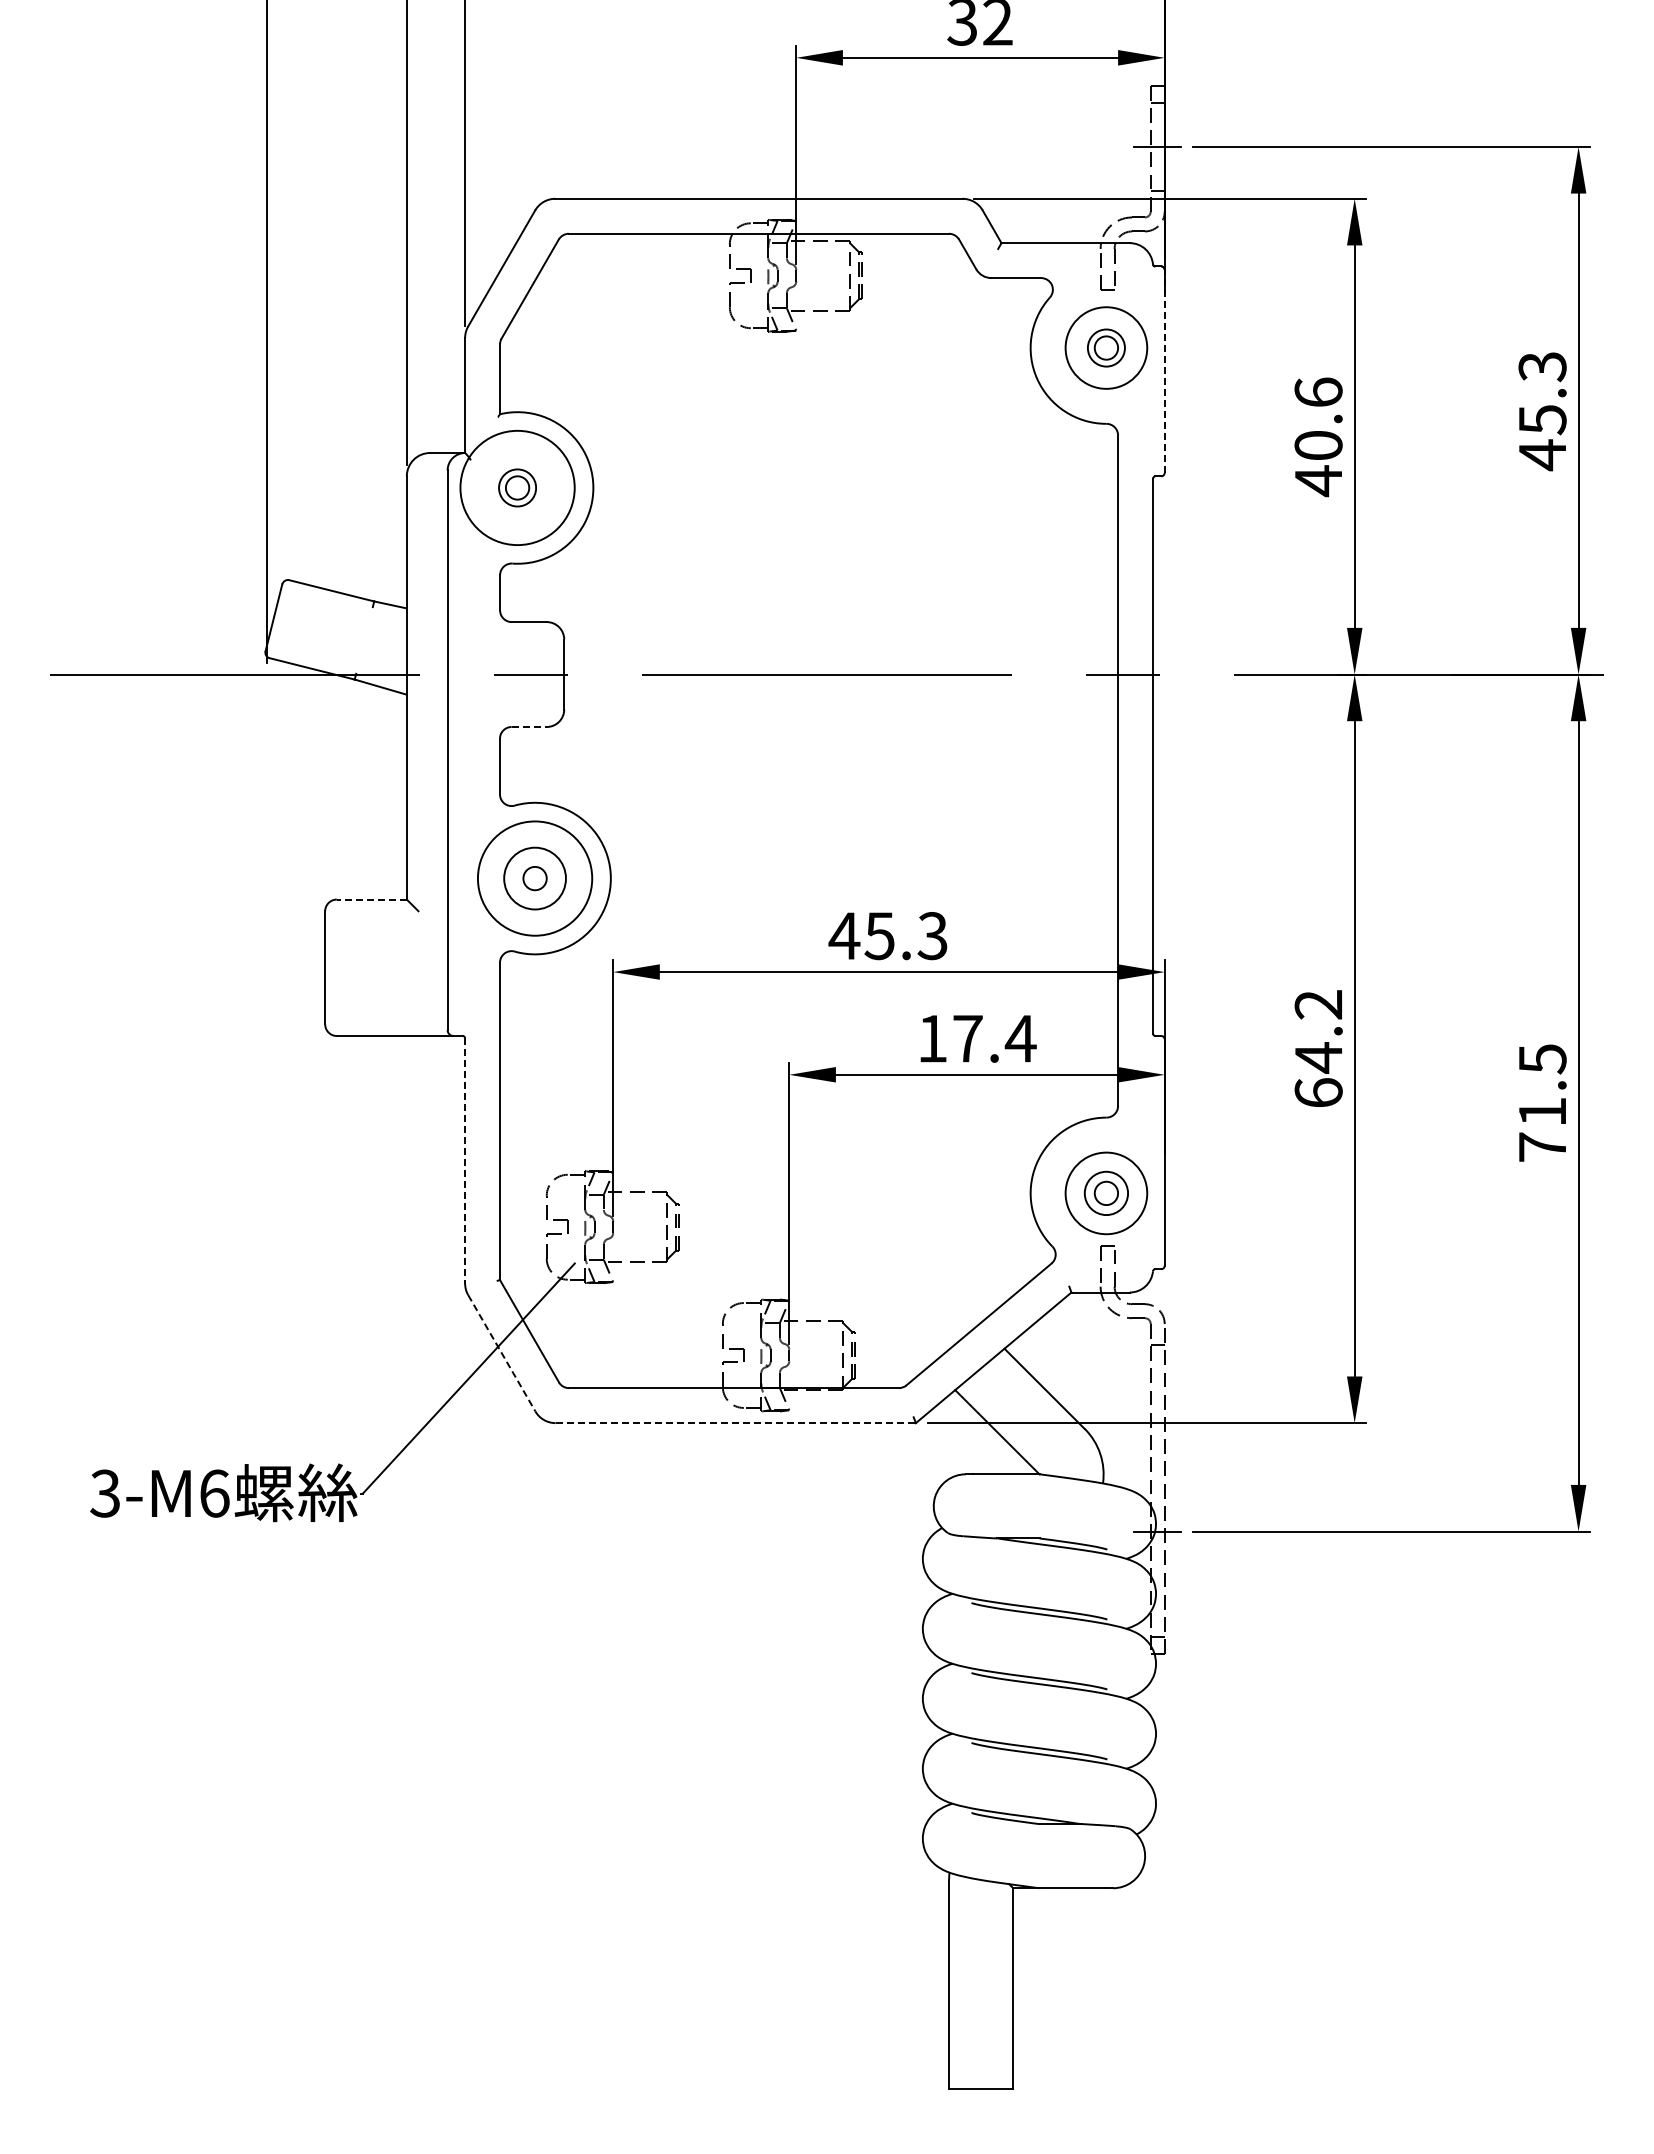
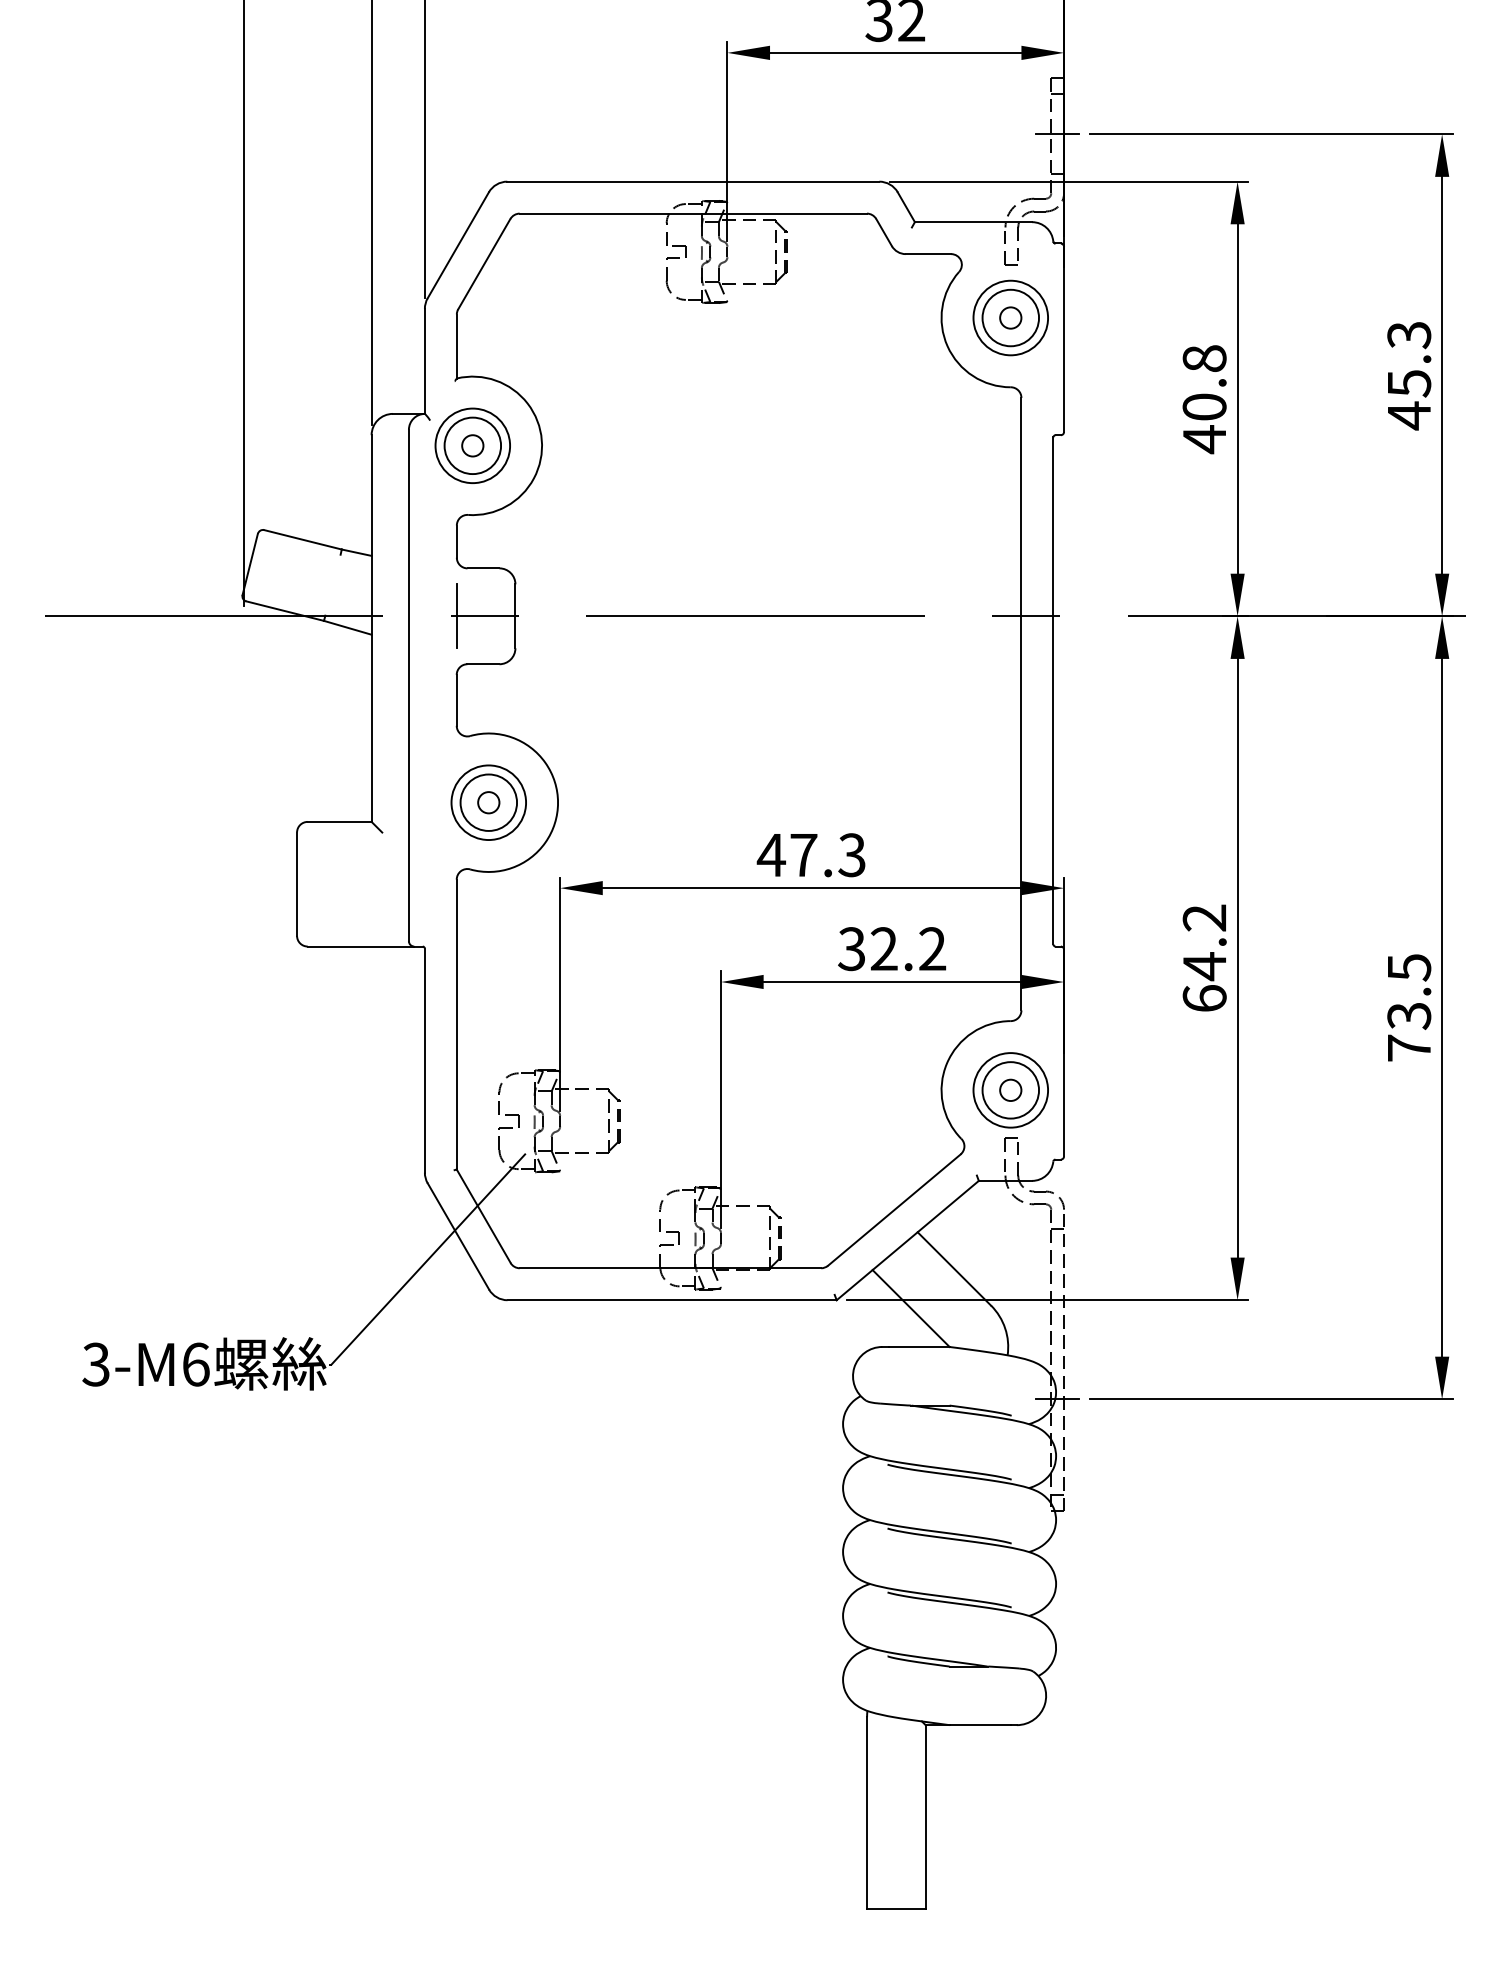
circle: (1106, 347) -> (1010, 317), size x1.67
line: (1164, 370) -> (1063, 338), dashed -> solid
text: (1318, 392) -> (1204, 358), 40.6 -> 40.8
circle: (517, 487) -> (472, 445), size x0.71
circle: (517, 487) -> (472, 445), size x1.67
line: (500, 674) -> (457, 616), added
line: (529, 727) -> (483, 664), dashed -> solid
circle: (534, 878) -> (488, 802), size x0.71
line: (371, 899) -> (339, 821), dashed -> solid
text: (879, 936) -> (803, 855), 45.3 -> 47.3
text: (976, 1038) -> (892, 948), 17.4 -> 32.2
text: (1542, 1112) -> (1409, 1016), 71.5 -> 73.5
line: (465, 1160) -> (425, 1060), dashed -> solid
circle: (1106, 1193) -> (1010, 1090), size x1.43
line: (502, 1353) -> (459, 1236), dashed -> solid
line: (736, 1423) -> (672, 1300), dashed -> solid

